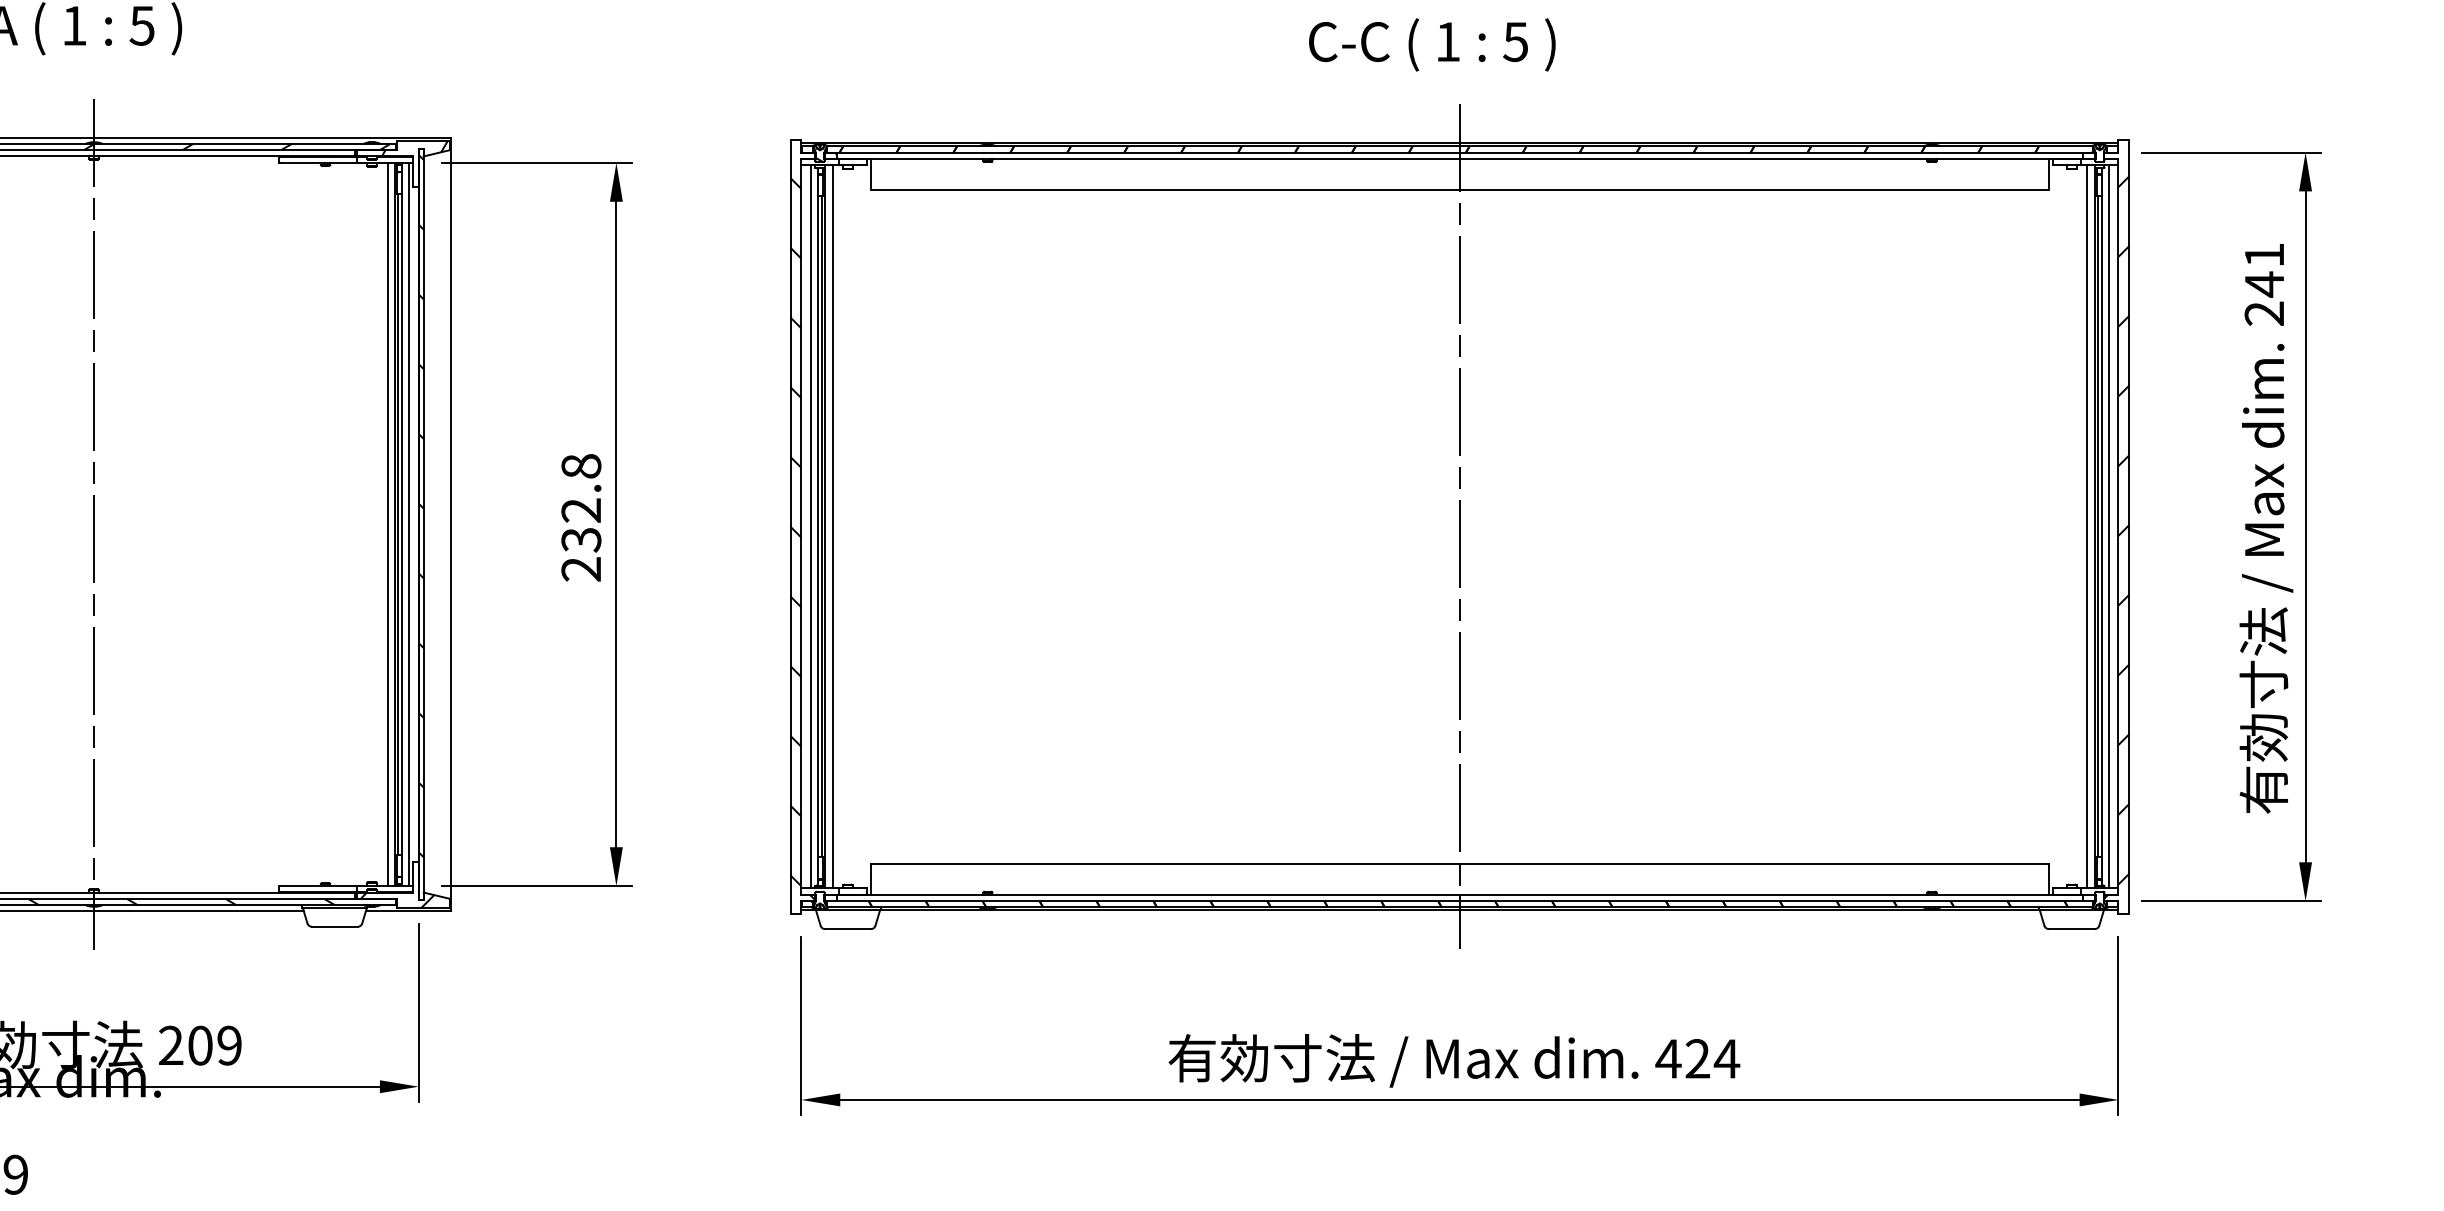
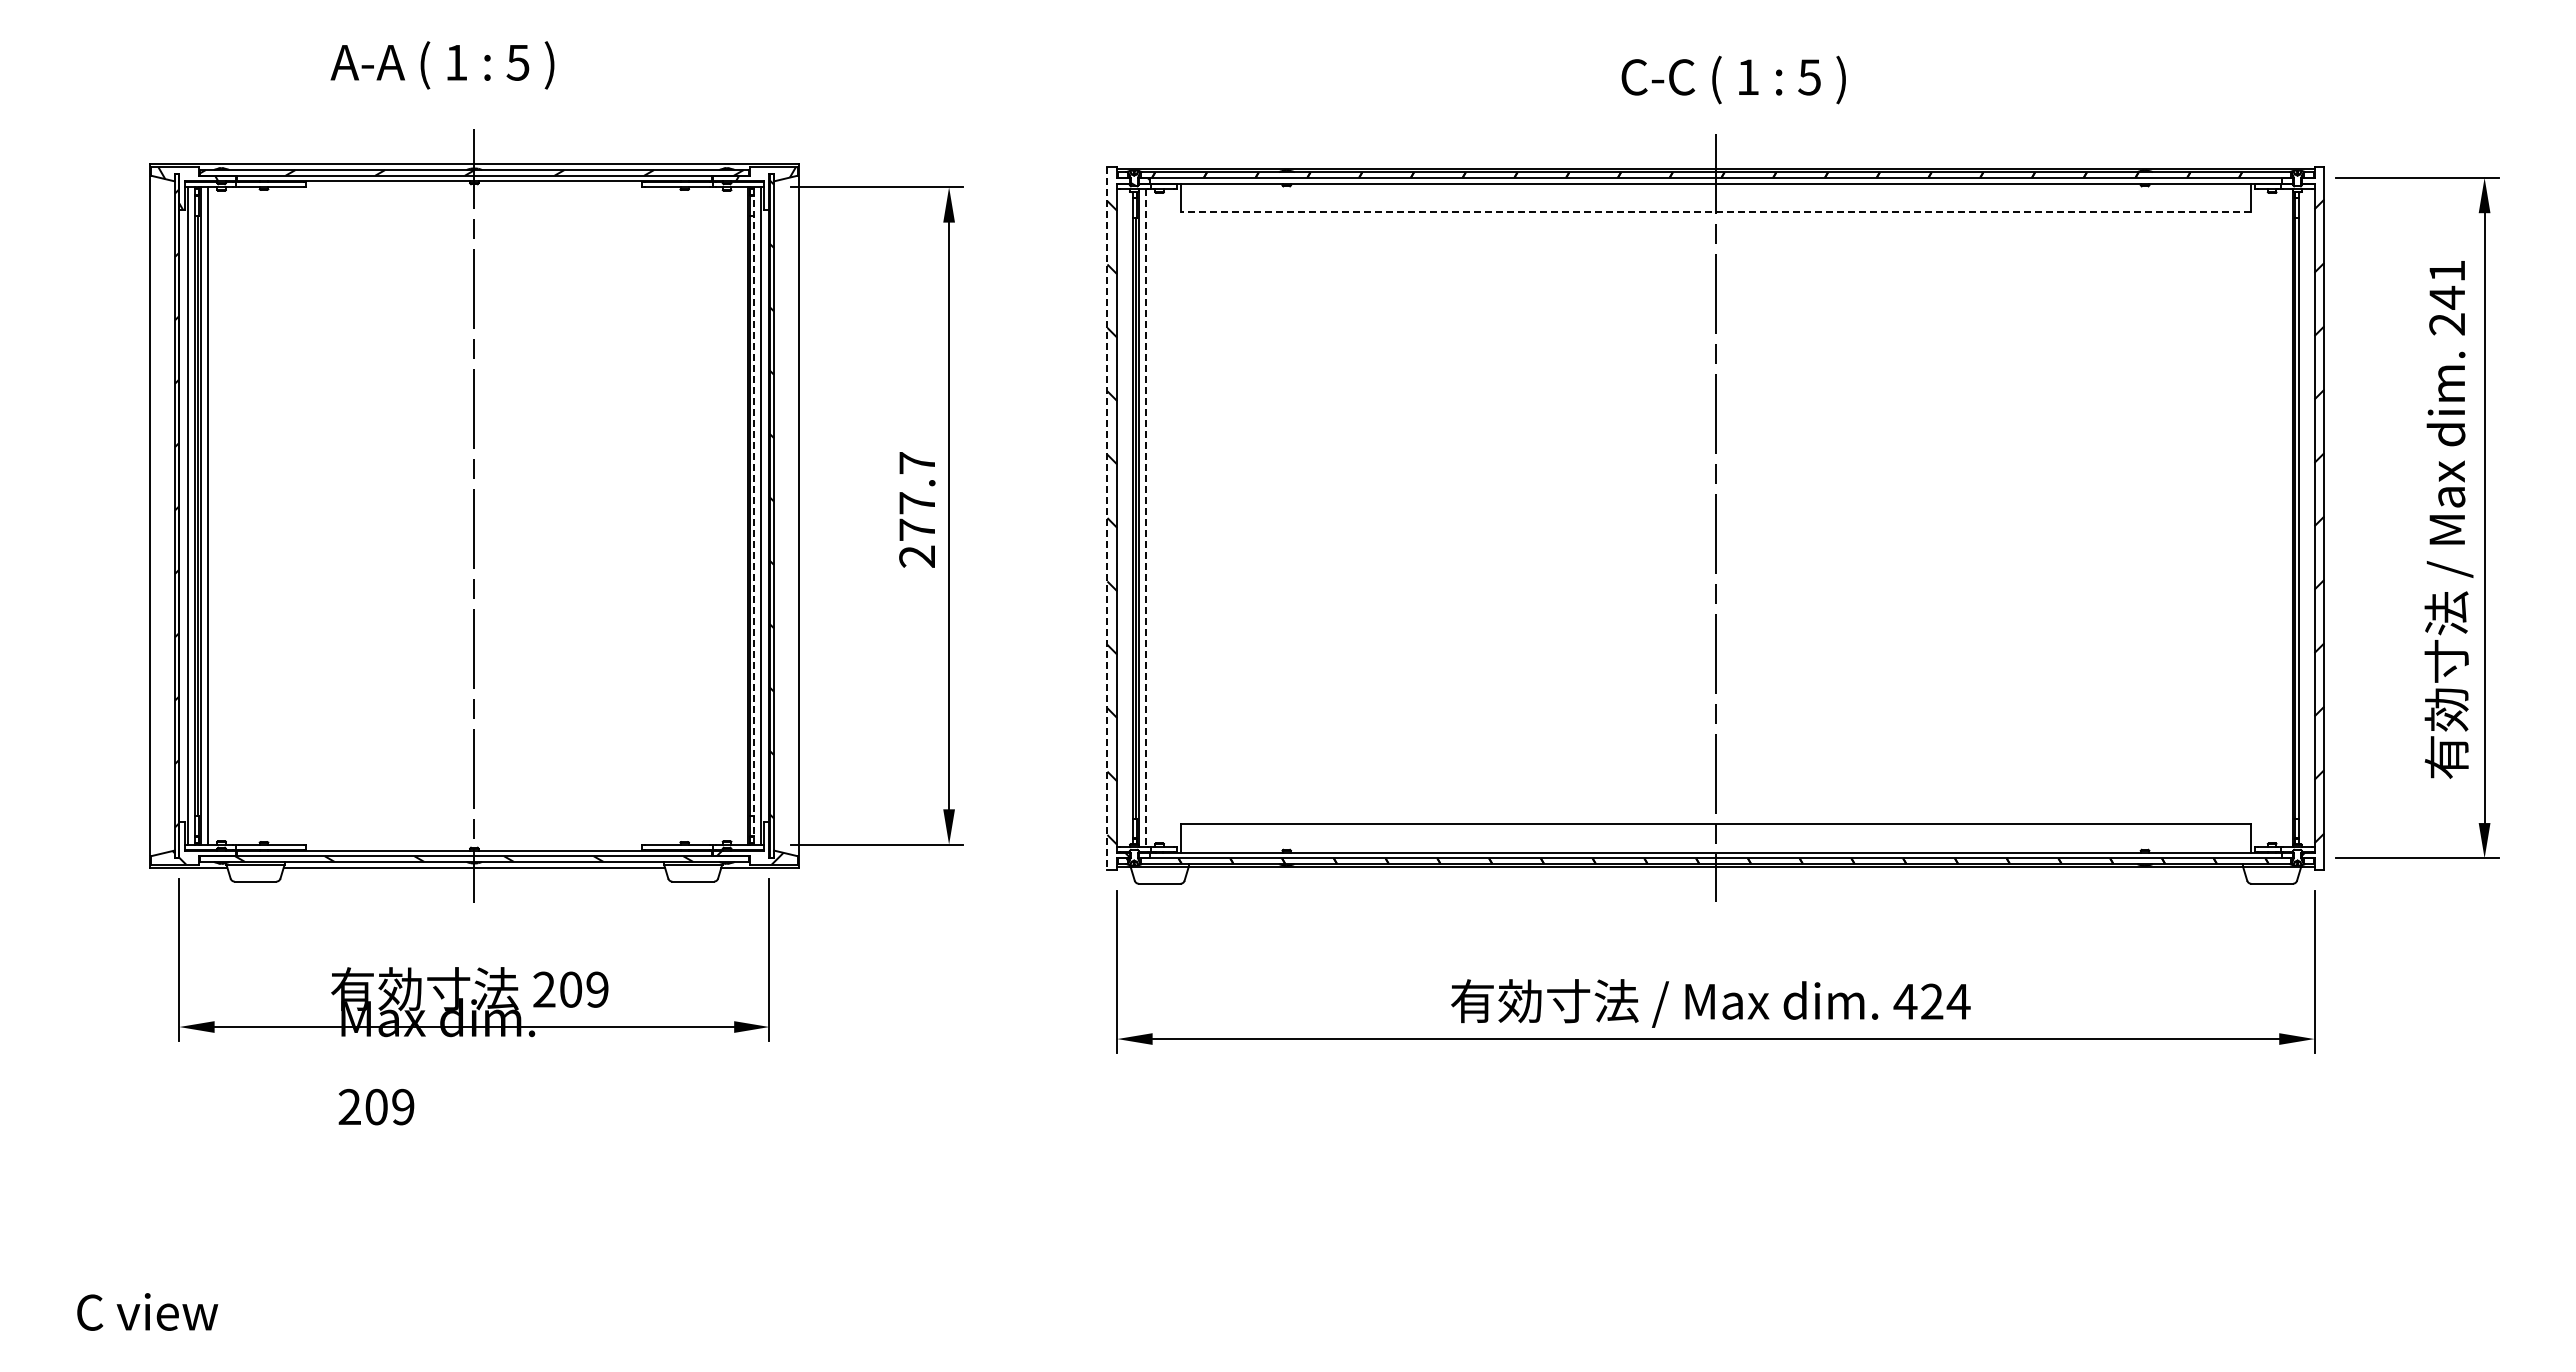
text: (1431, 44) -> (1733, 79), moved
line: (1459, 189) -> (1715, 211), solid -> dashed
text: (581, 503) -> (917, 496), 232.8 -> 277.7
line: (387, 523) -> (741, 515), removed
line: (402, 523) -> (754, 515), solid -> dashed
line: (810, 526) -> (1125, 517), removed
line: (2087, 526) -> (2286, 517), removed
line: (2109, 526) -> (2306, 517), removed
line: (790, 527) -> (1107, 518), solid -> dashed
line: (832, 527) -> (1145, 518), solid -> dashed

